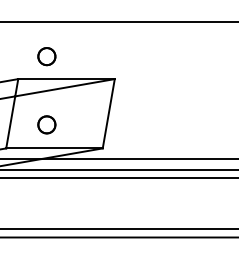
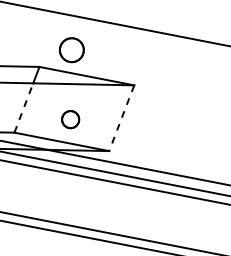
part: (46, 56) -> (71, 50), size x1.4
line: (108, 114) -> (121, 118), solid -> dashed
line: (10, 121) -> (23, 107), solid -> dashed
part: (46, 124) -> (70, 119), moved

